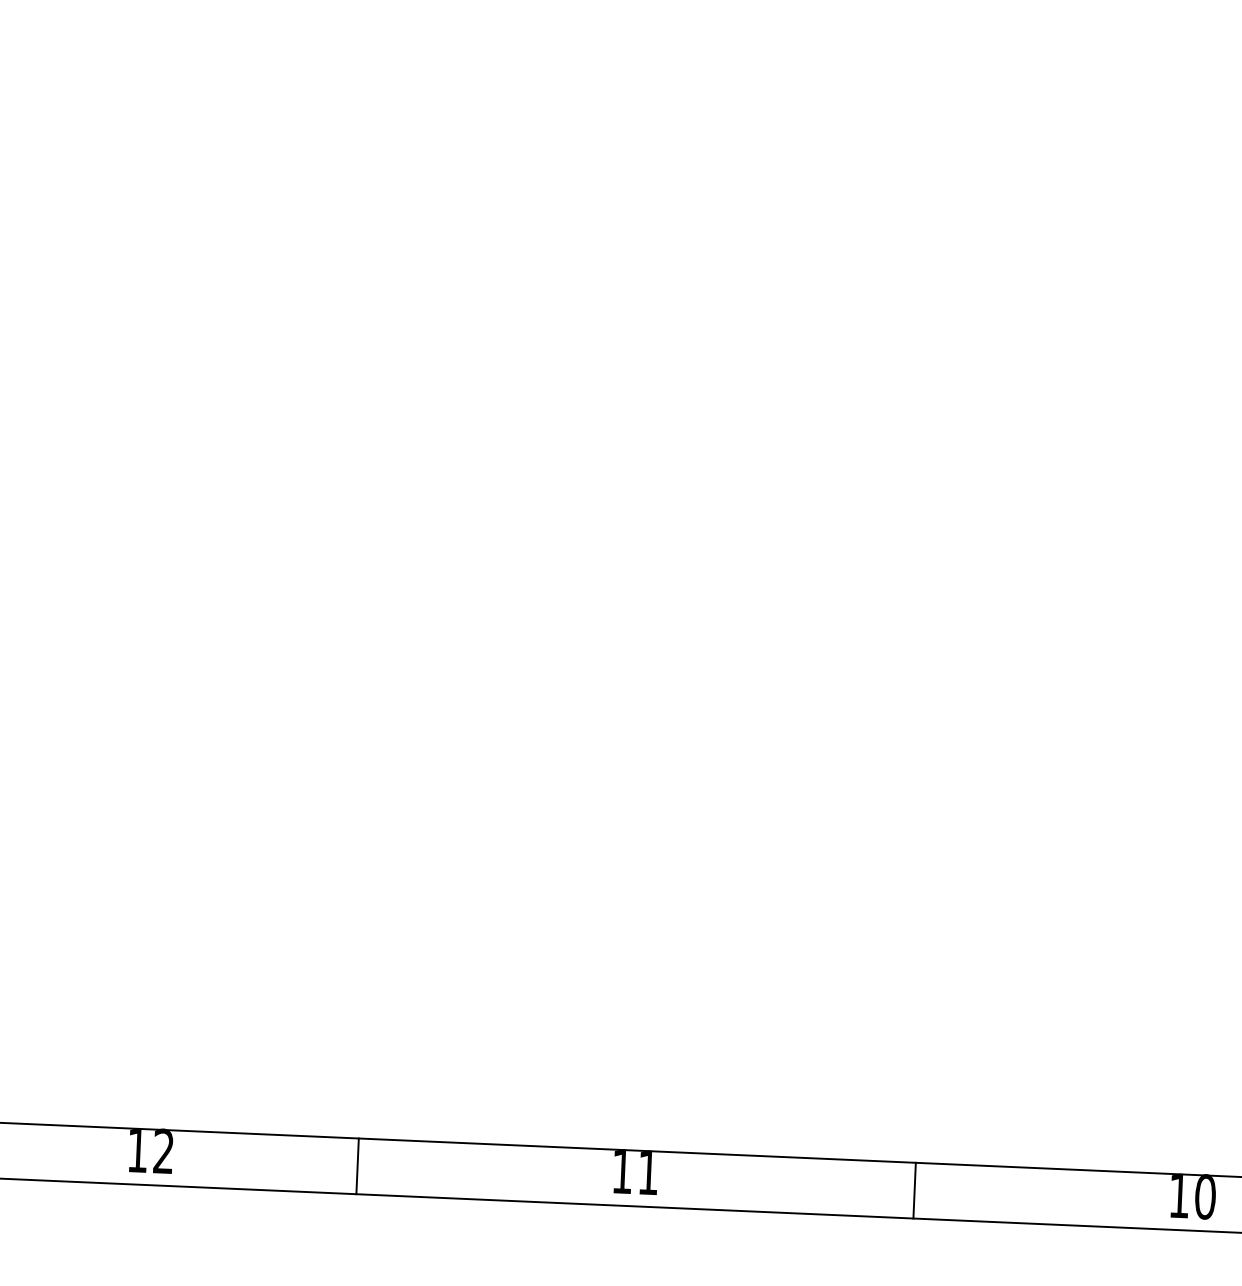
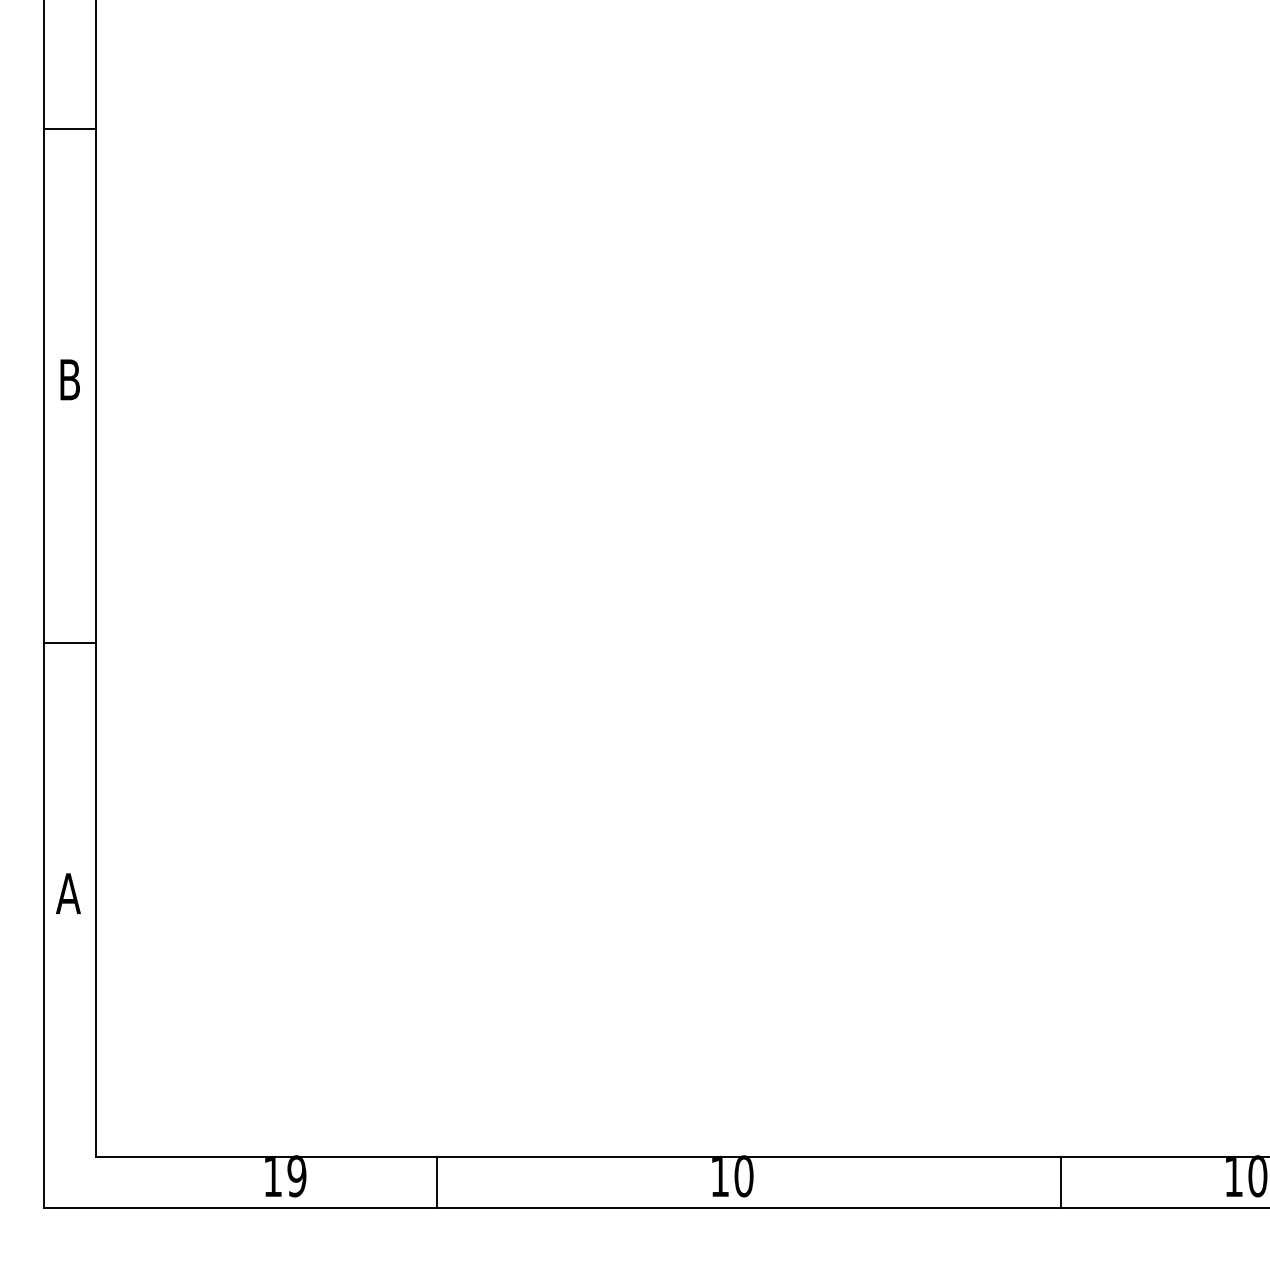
text: (163, 1151) -> (296, 1176), 12 -> 19
line: (358, 1165) -> (437, 1181), moved
text: (647, 1172) -> (743, 1176), 11 -> 10
line: (914, 1189) -> (1060, 1181), moved

